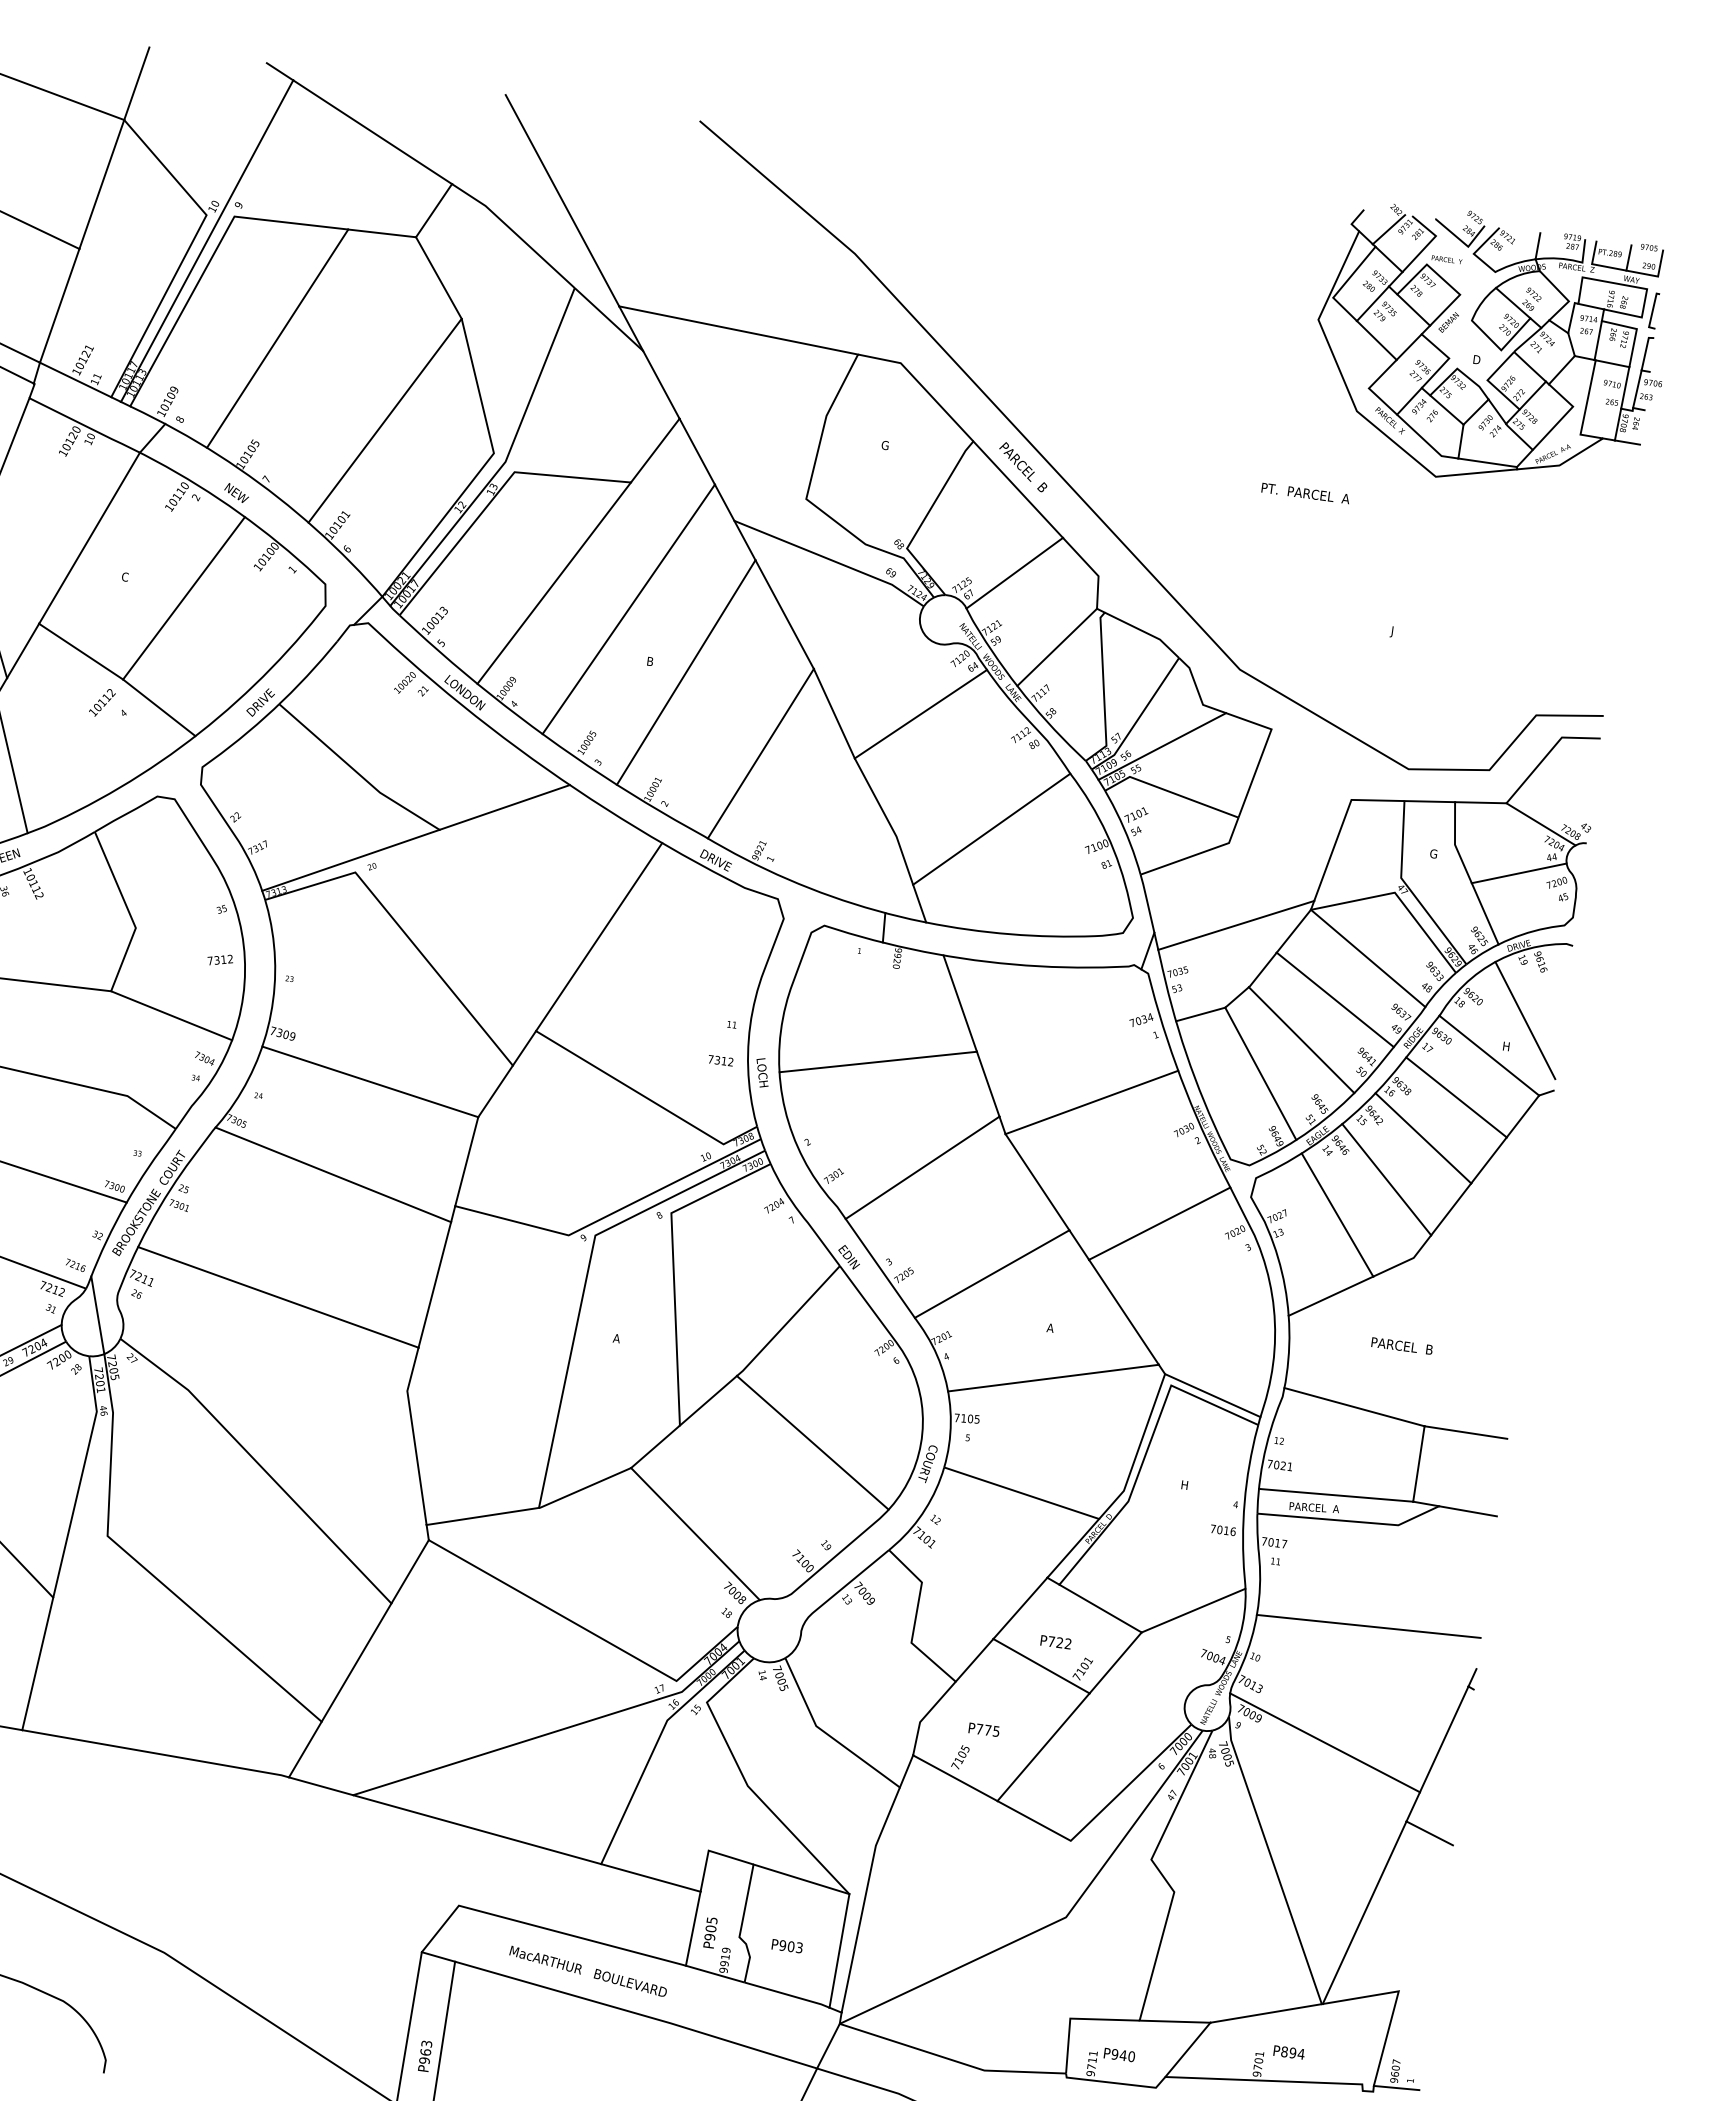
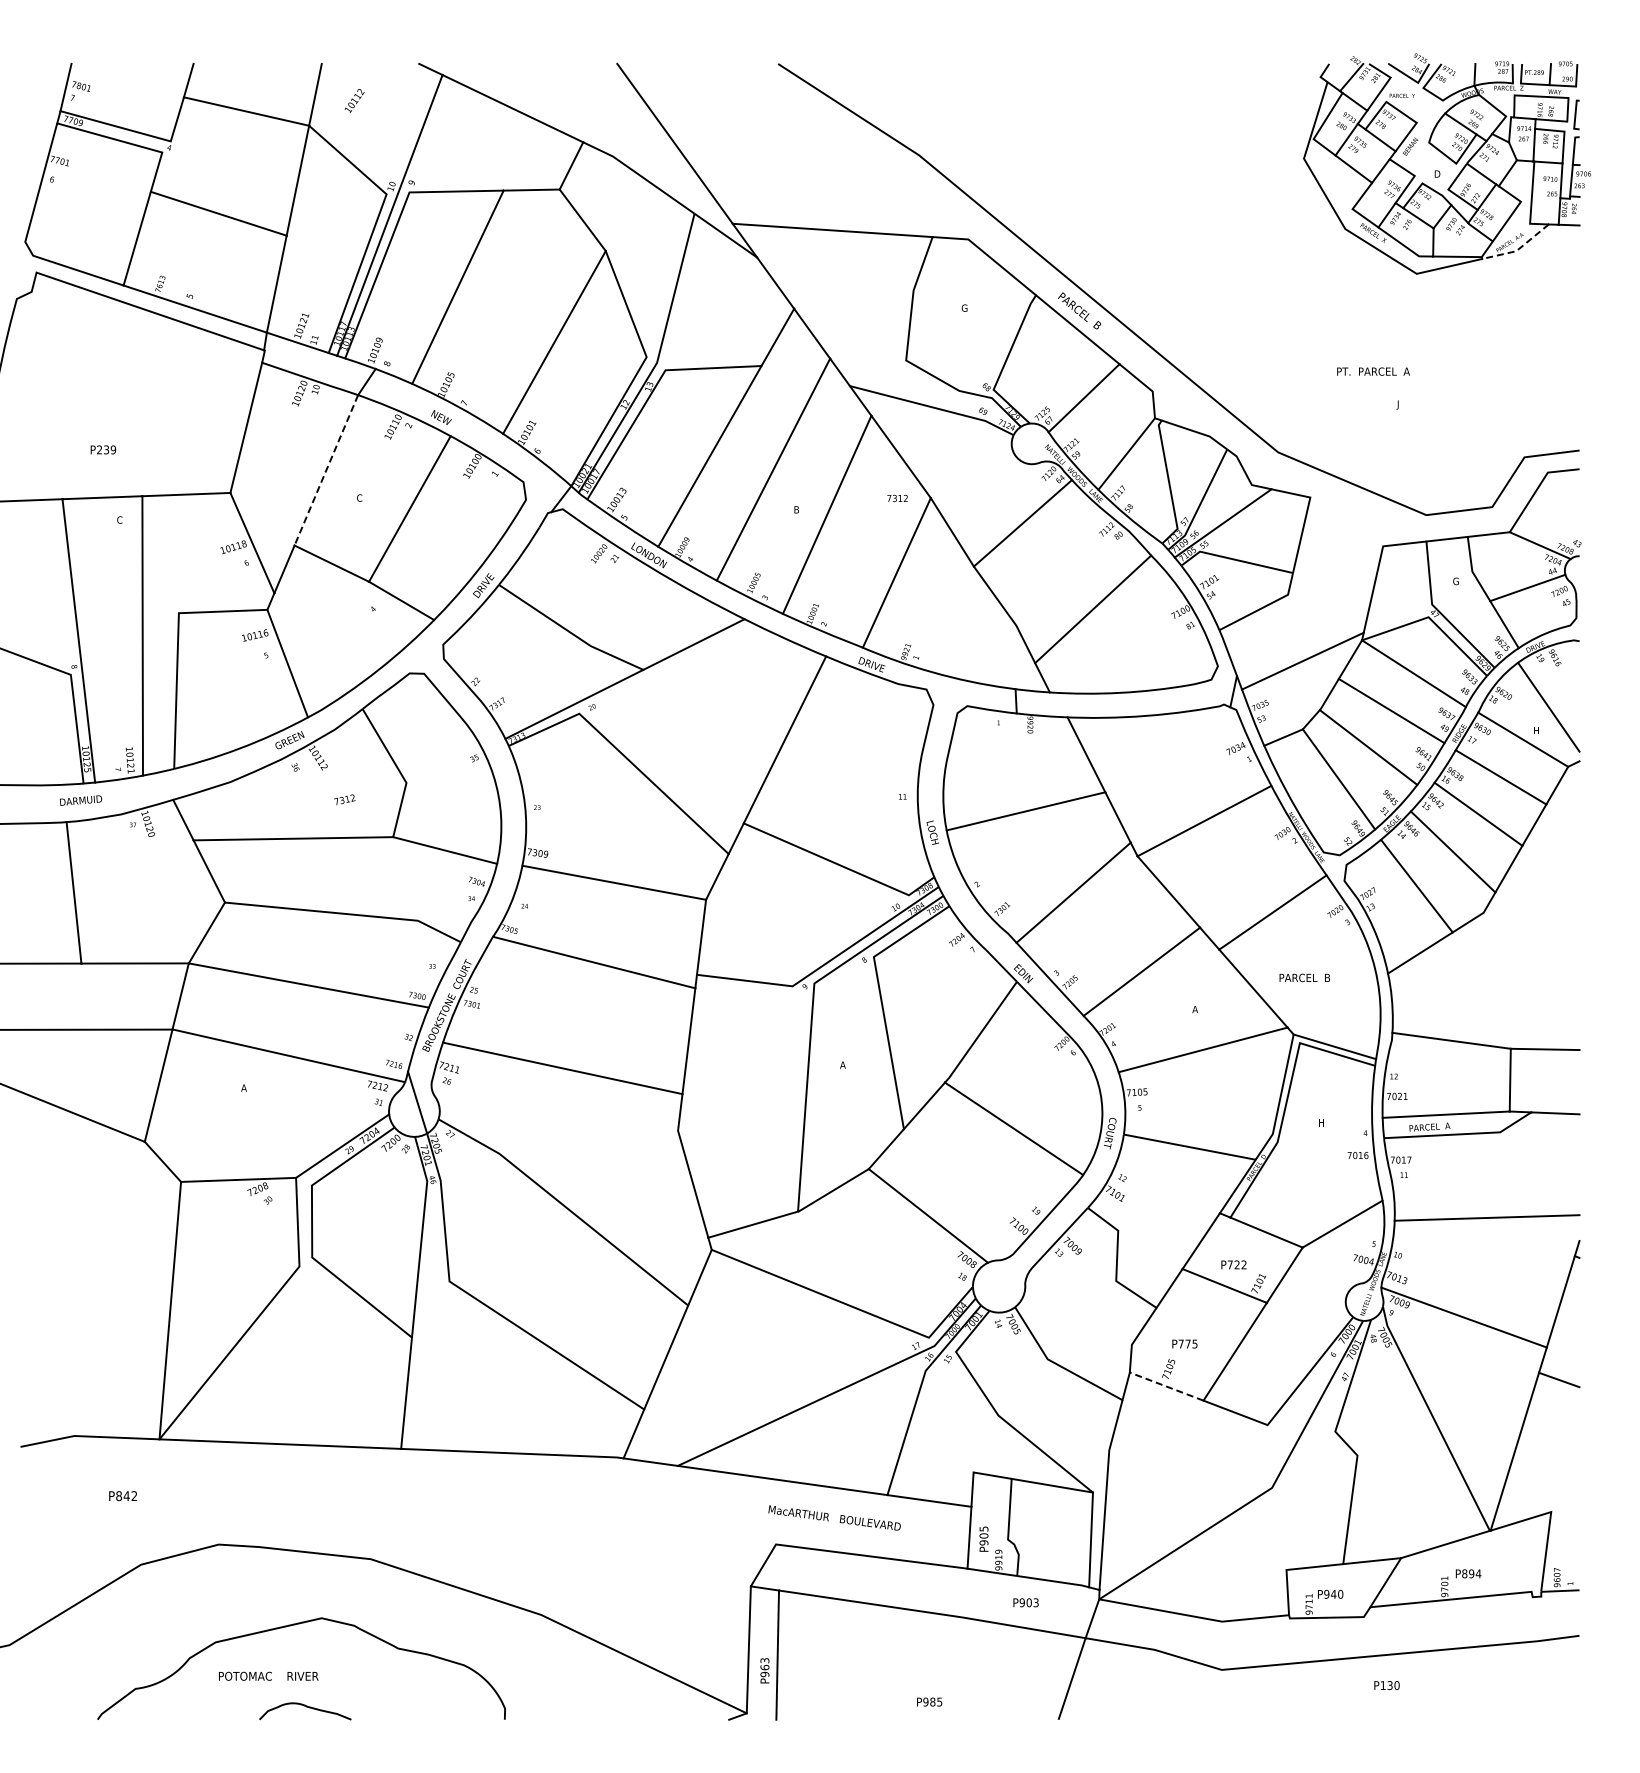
line: (1562, 463) -> (1518, 249), solid -> dashed
text: (1305, 493) -> (1373, 371), moved
line: (89, 538) -> (326, 470), solid -> dashed
text: (102, 702) -> (354, 100), moved
text: (220, 959) -> (344, 799), moved
text: (720, 1060) -> (897, 498), moved
text: (1401, 1345) -> (1304, 977), moved
line: (955, 1778) -> (1166, 1386), solid -> dashed
text: (786, 1945) -> (1025, 1602), moved
text: (588, 1970) -> (834, 1517), moved

